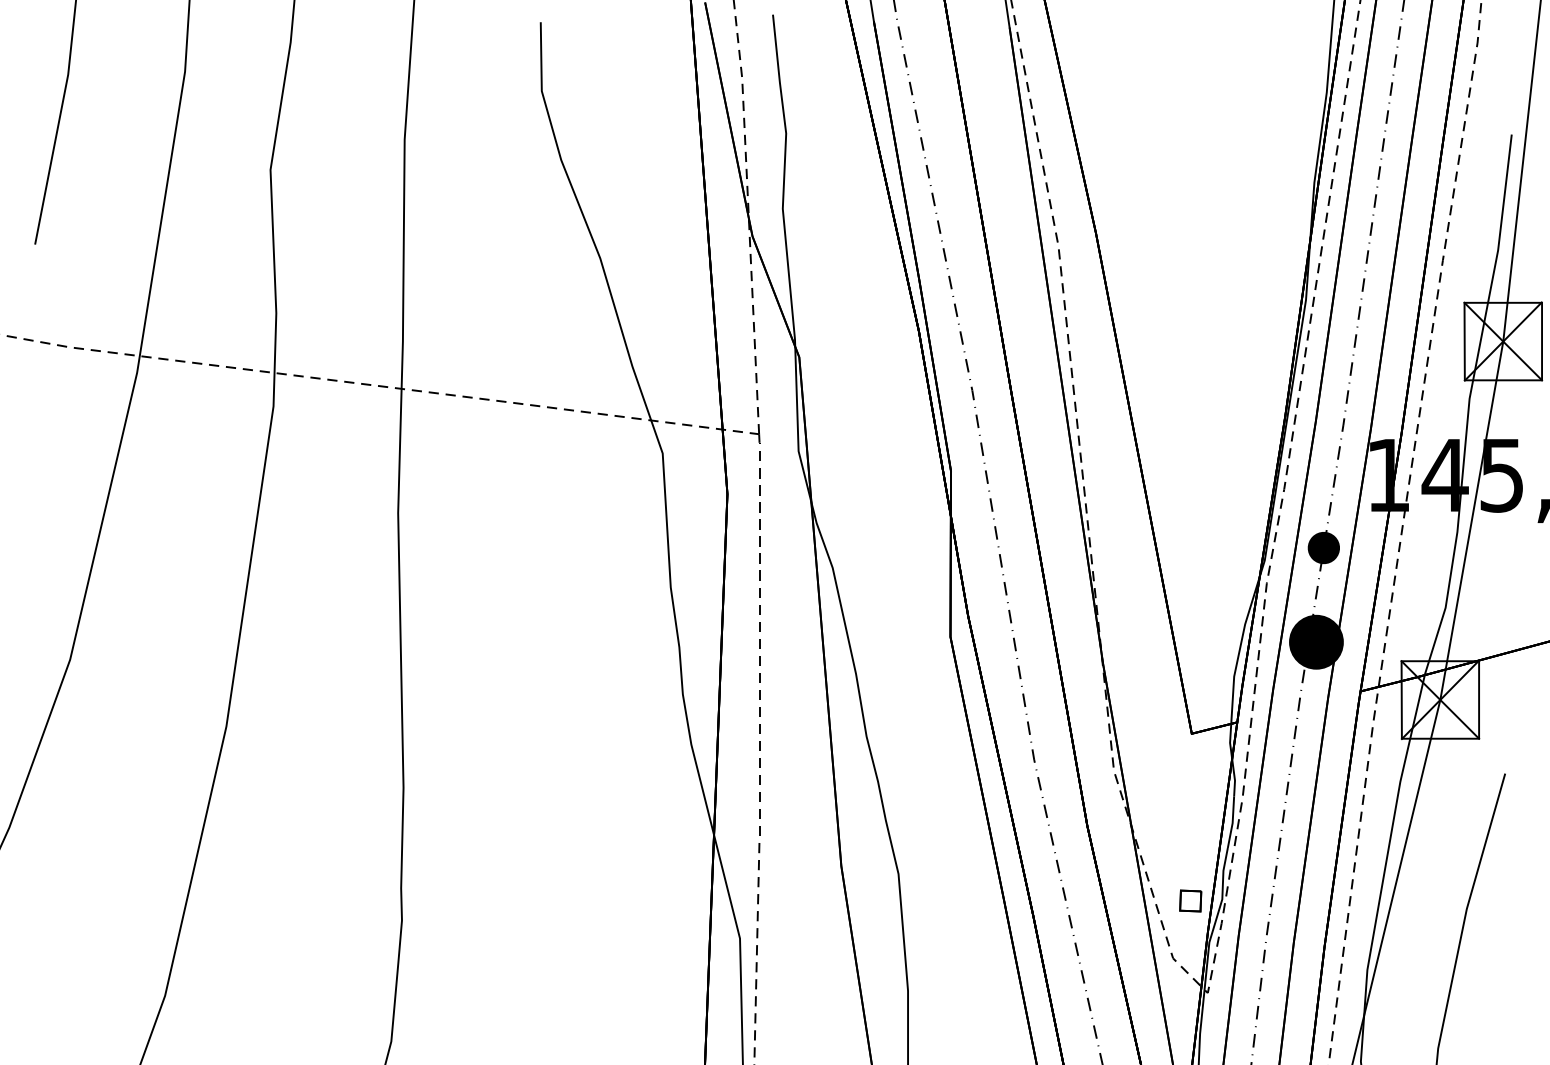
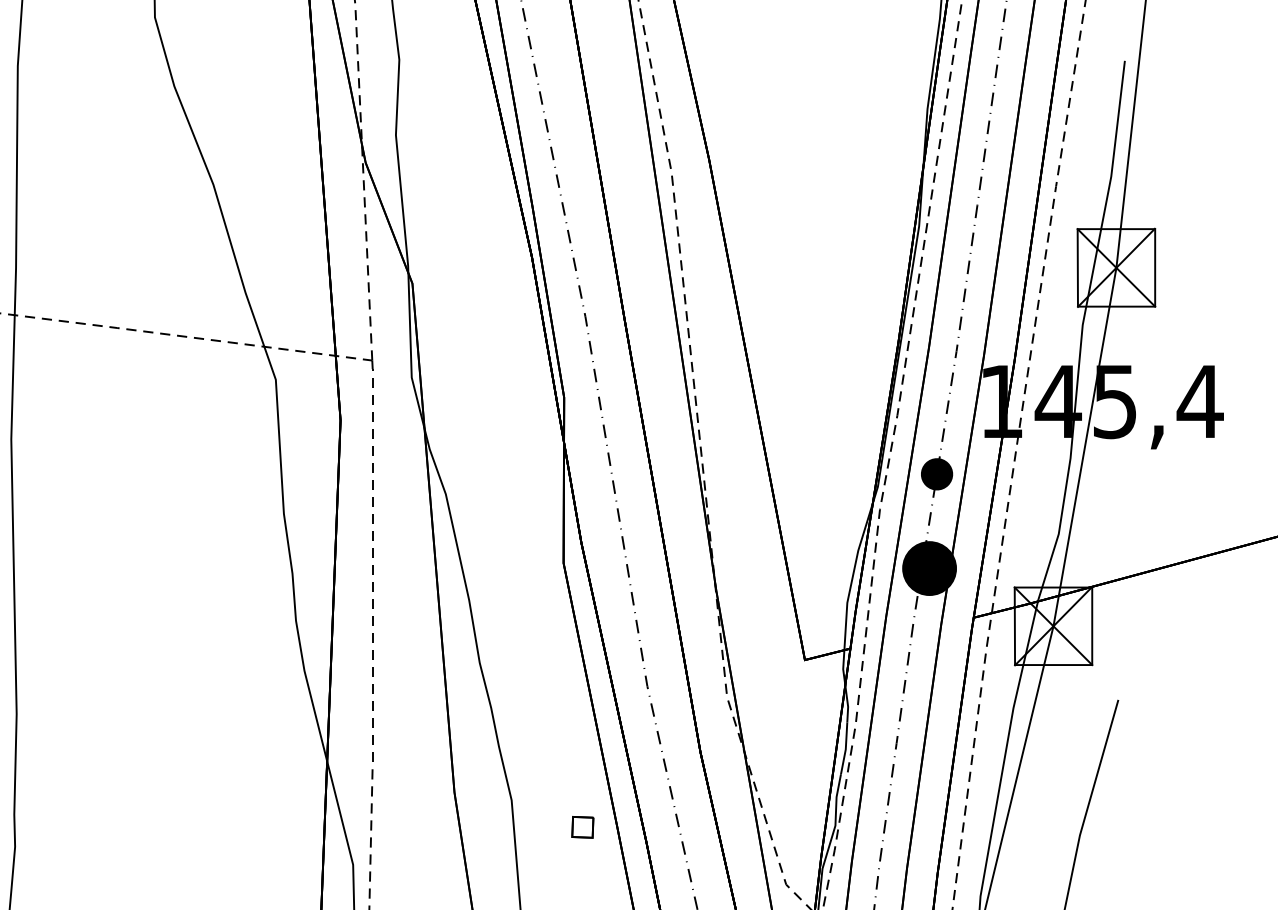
part: (1190, 900) -> (582, 826), moved

